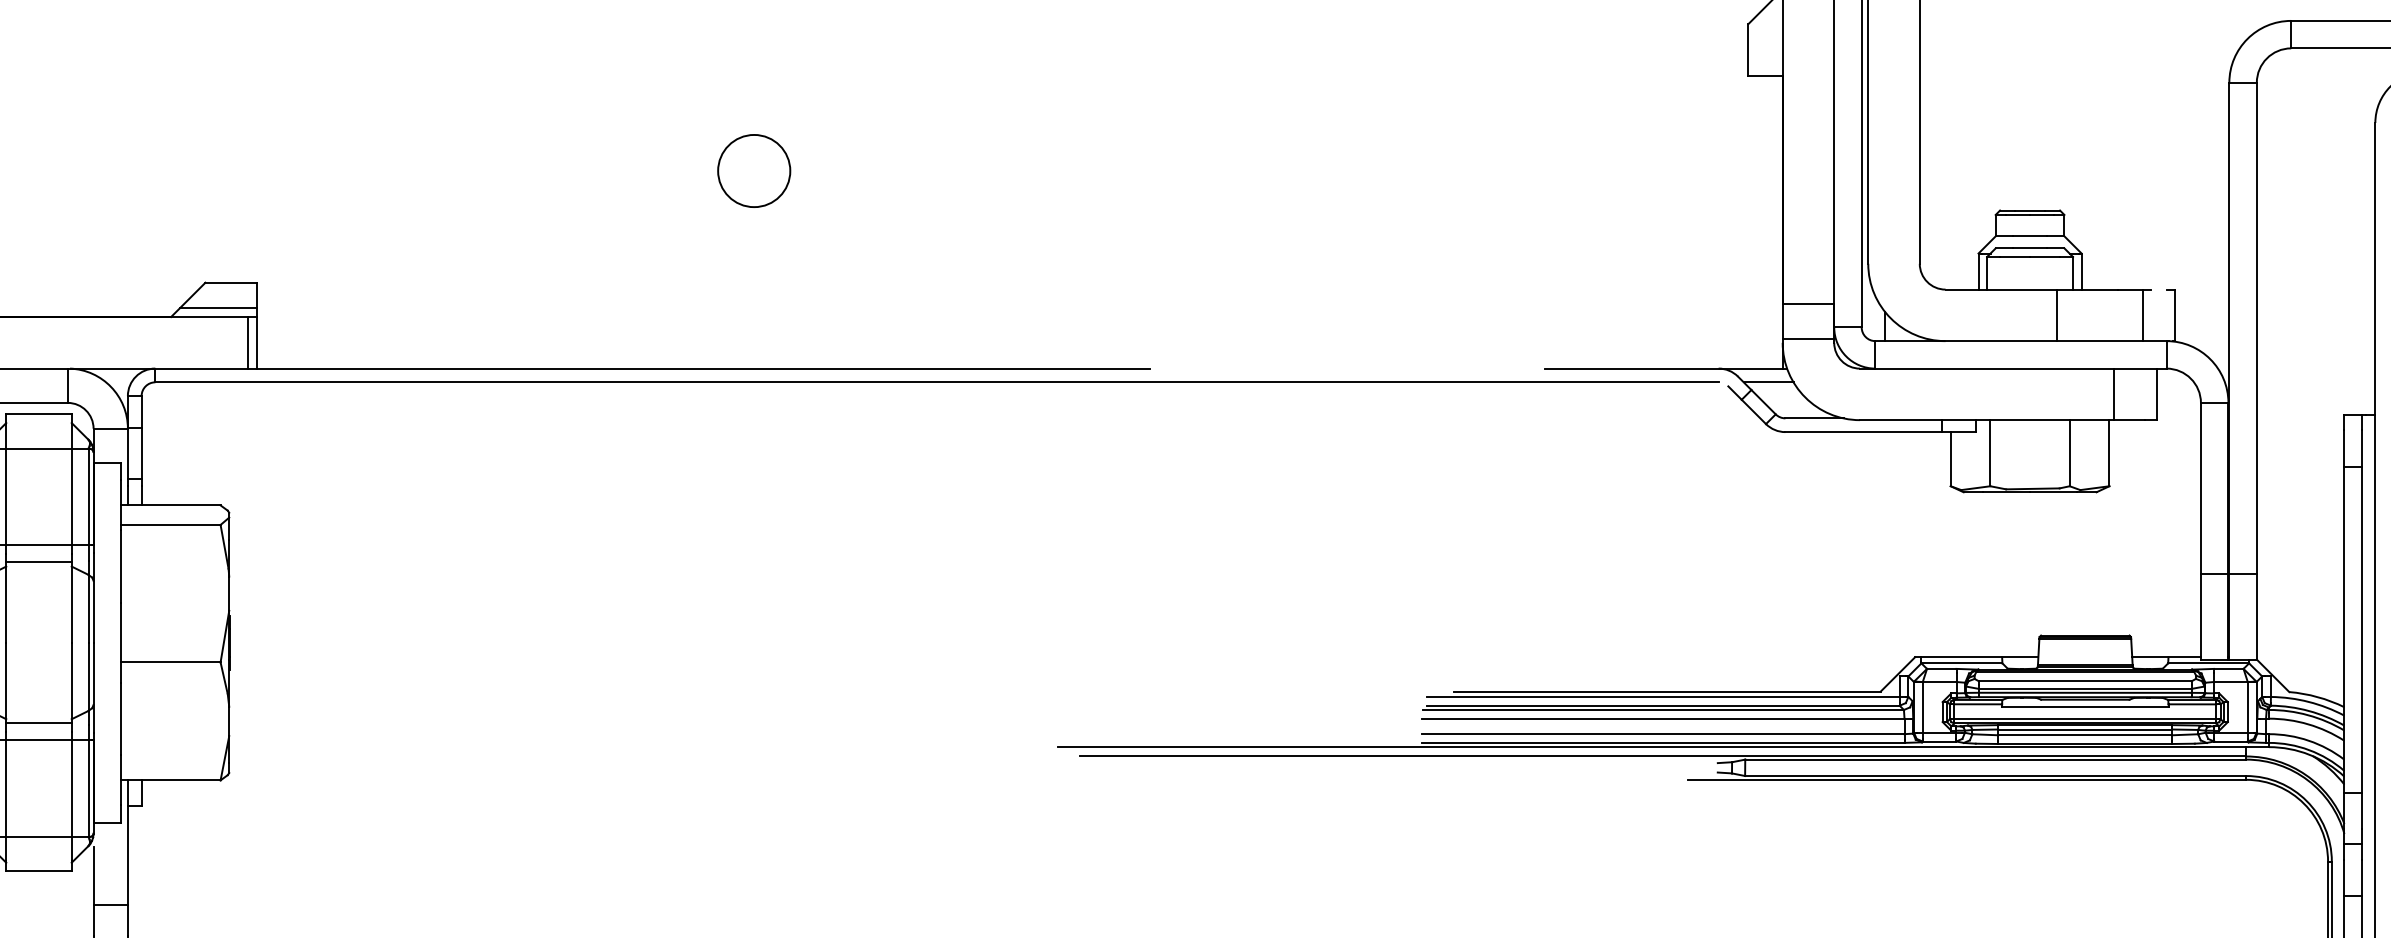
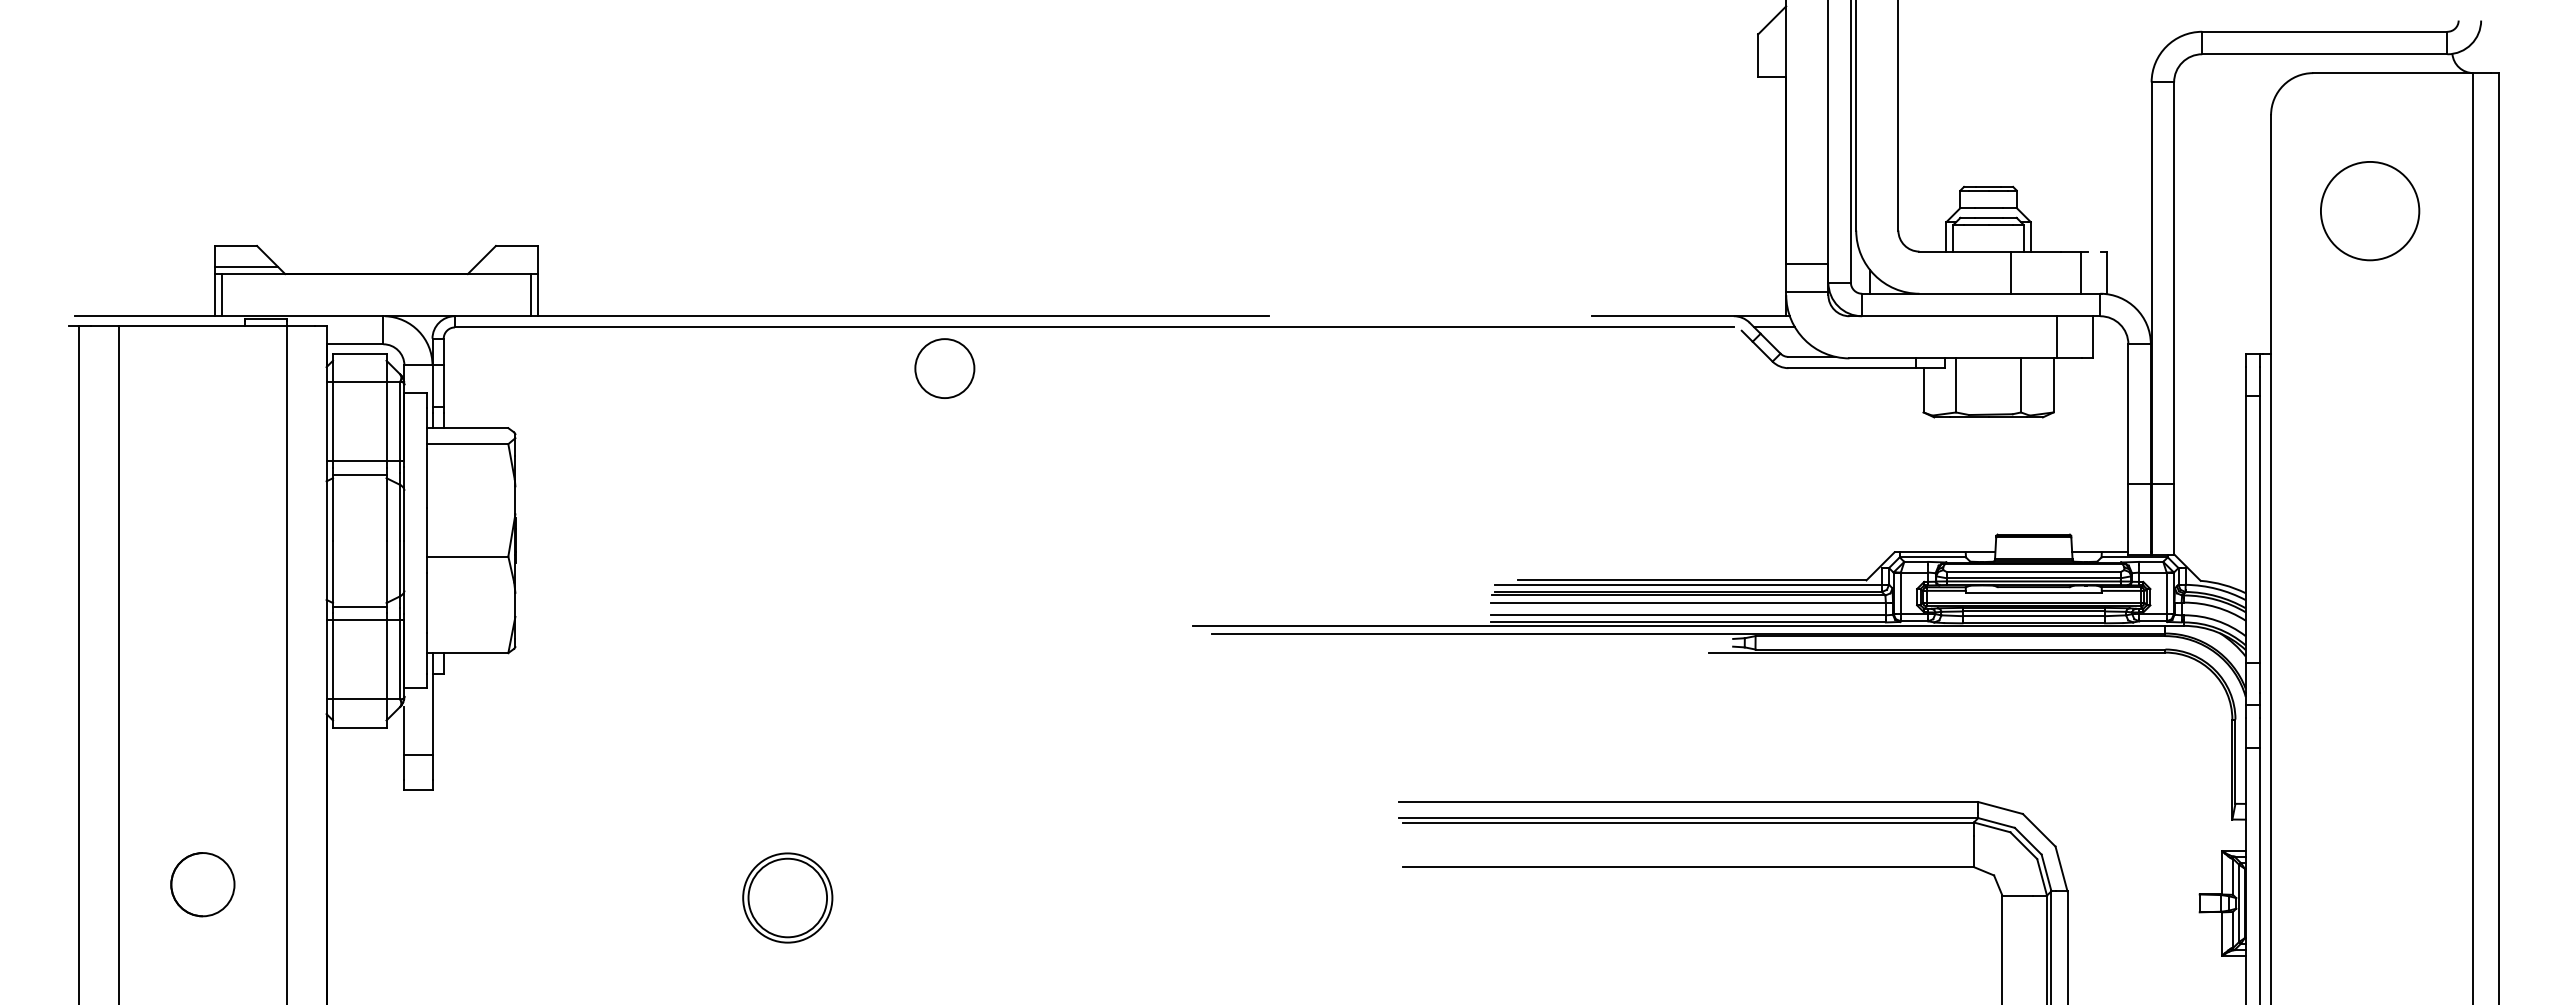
circle: (753, 170) -> (944, 368), moved
line: (218, 309) -> (506, 267), removed

